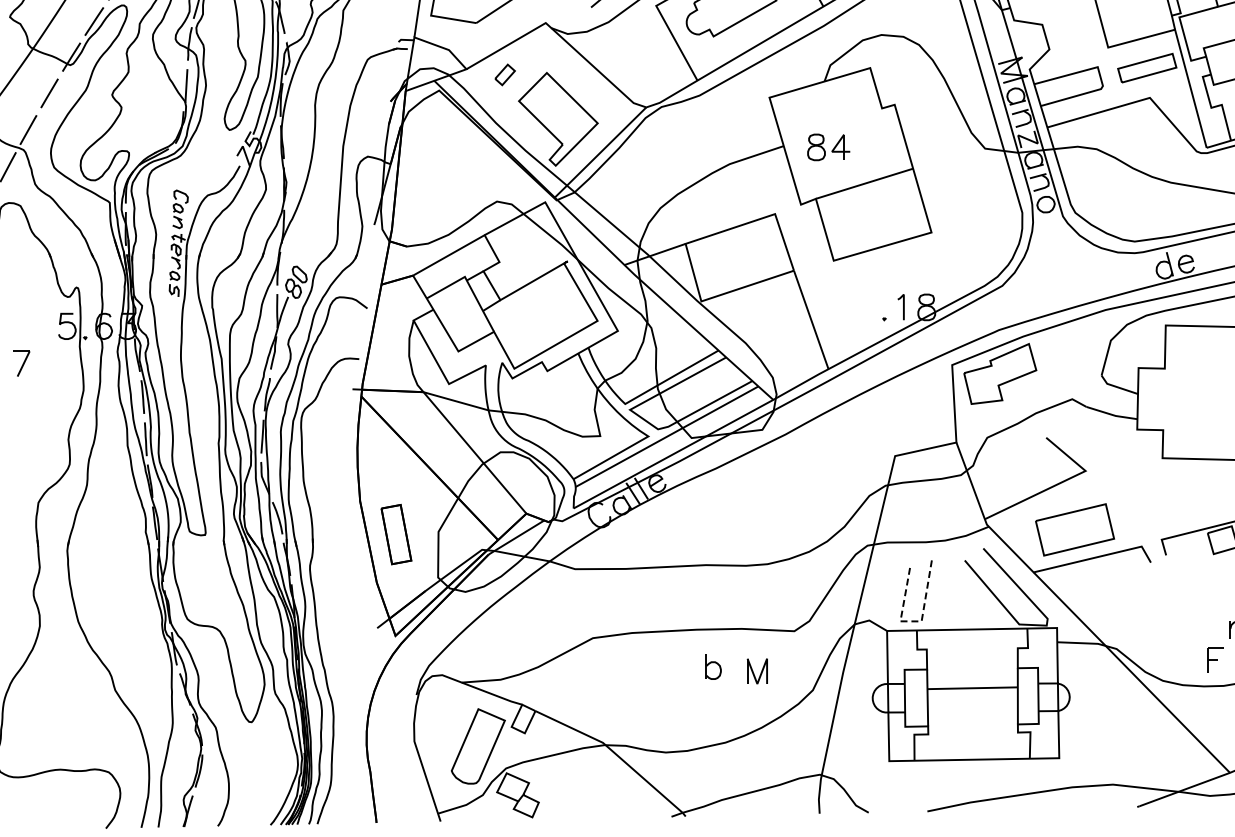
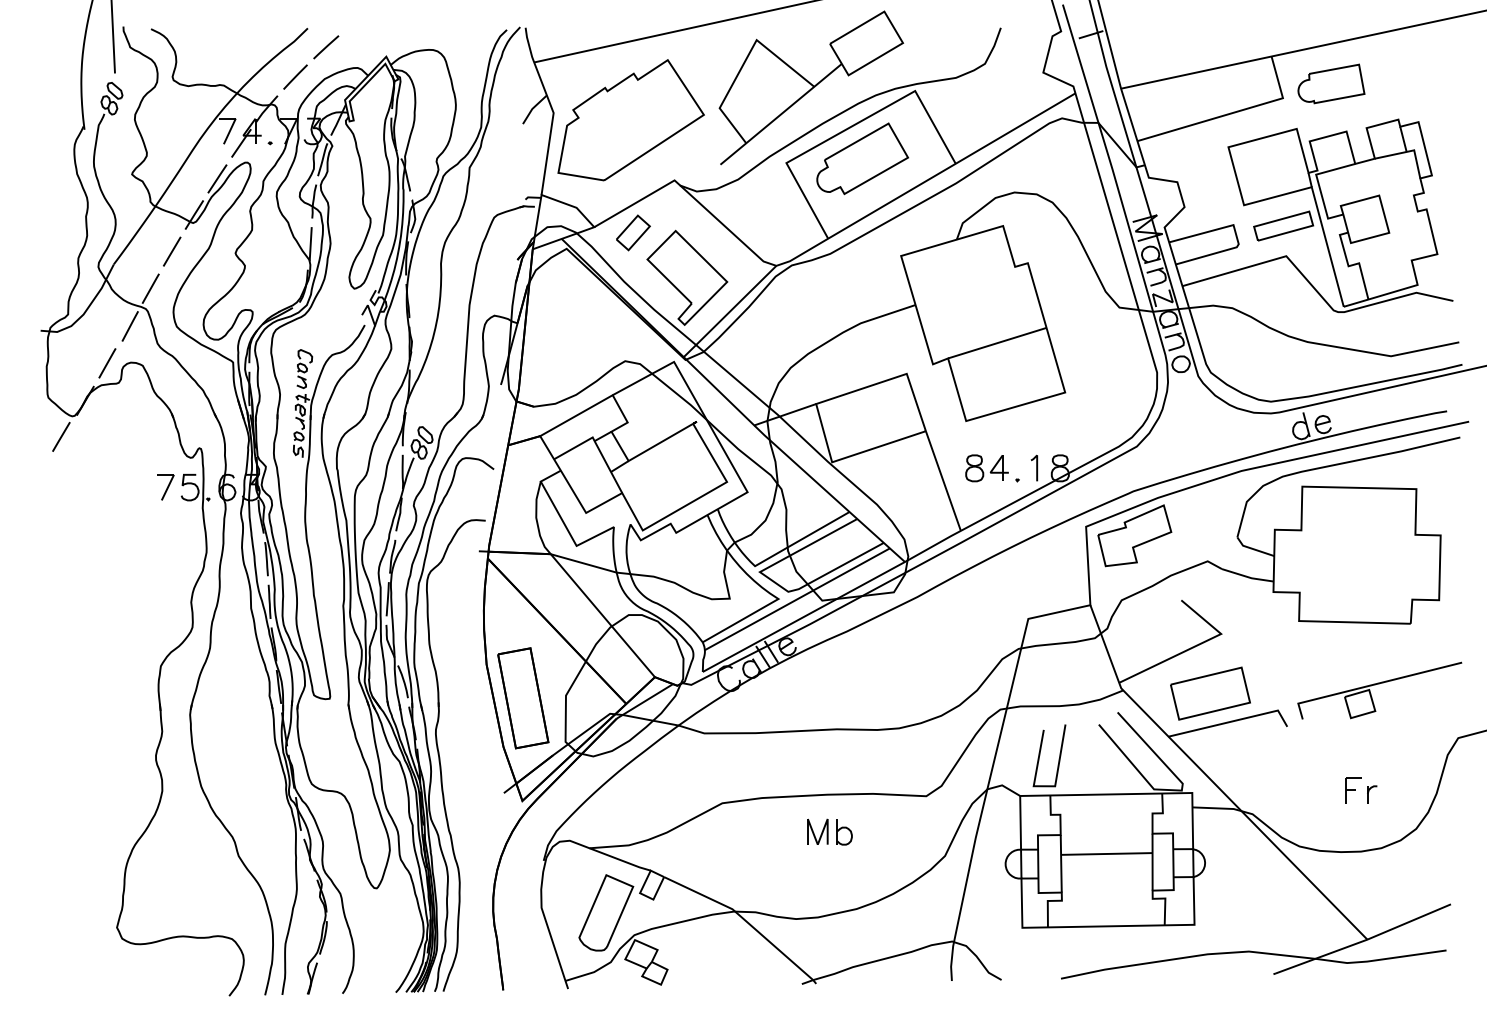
part: (505, 74) -> (633, 232), size x1.67
part: (828, 147) -> (986, 468), moved
part: (21, 363) -> (165, 487), moved
part: (396, 534) -> (523, 698), size x1.67
line: (913, 621) -> (1046, 786), dashed -> solid
part: (1216, 660) -> (1353, 790), moved
part: (757, 670) -> (817, 831), moved

